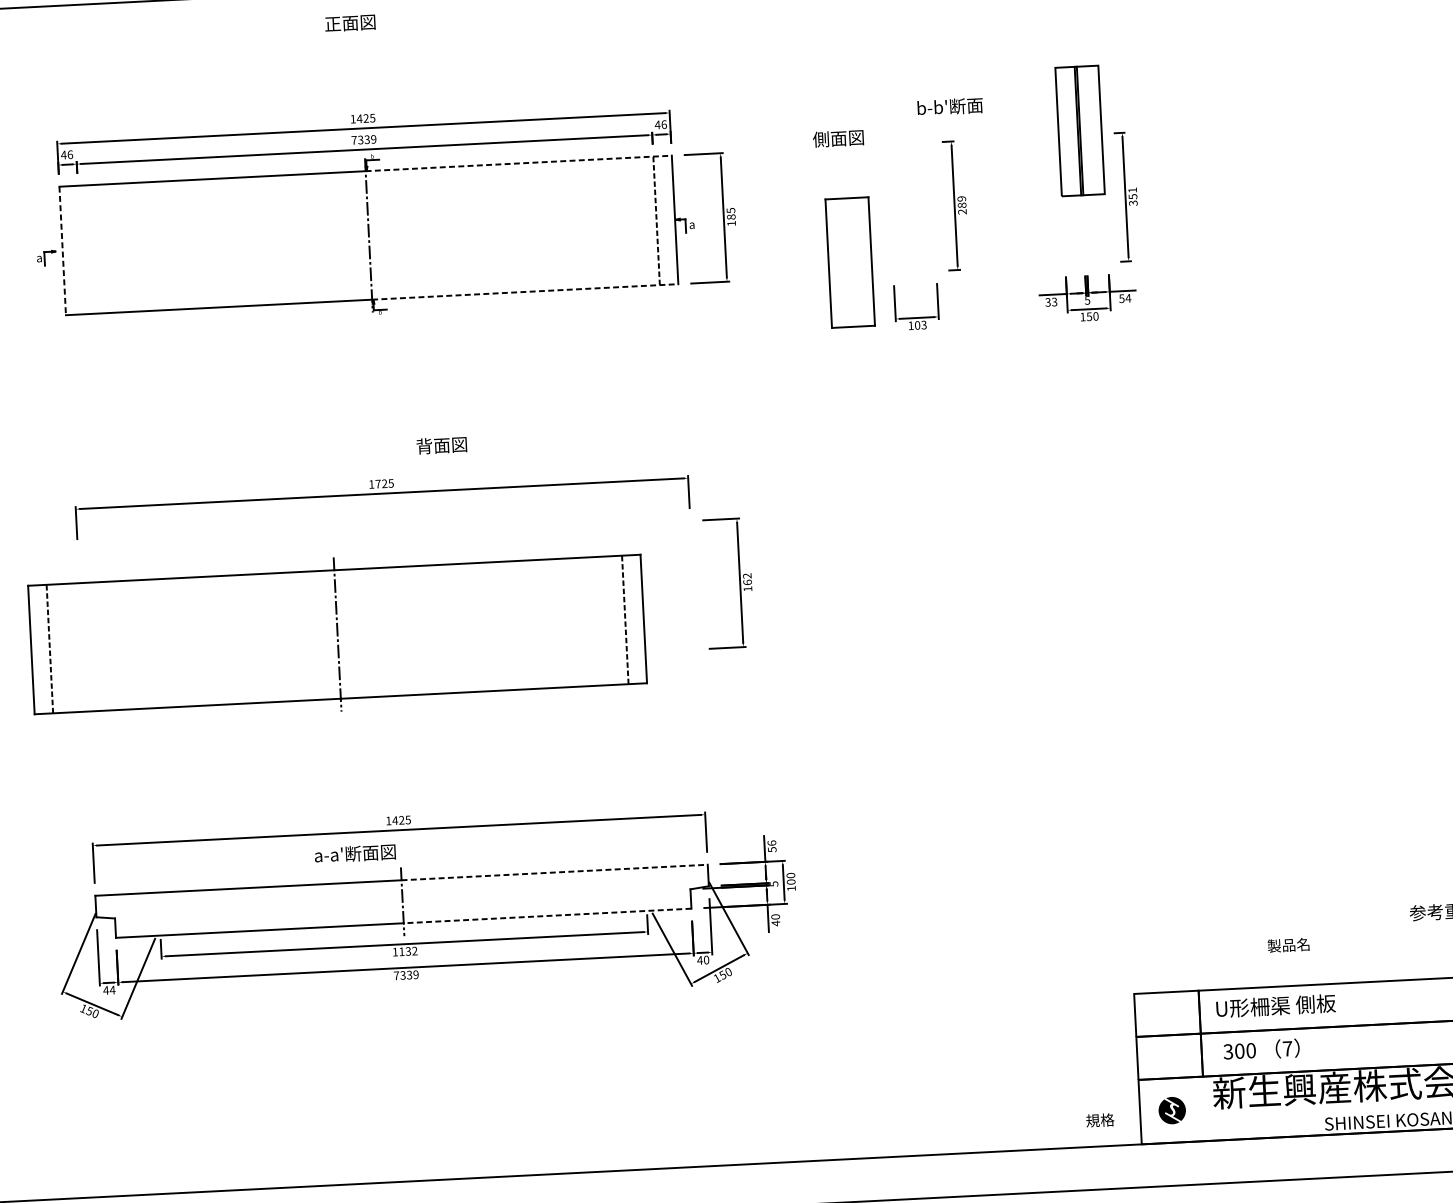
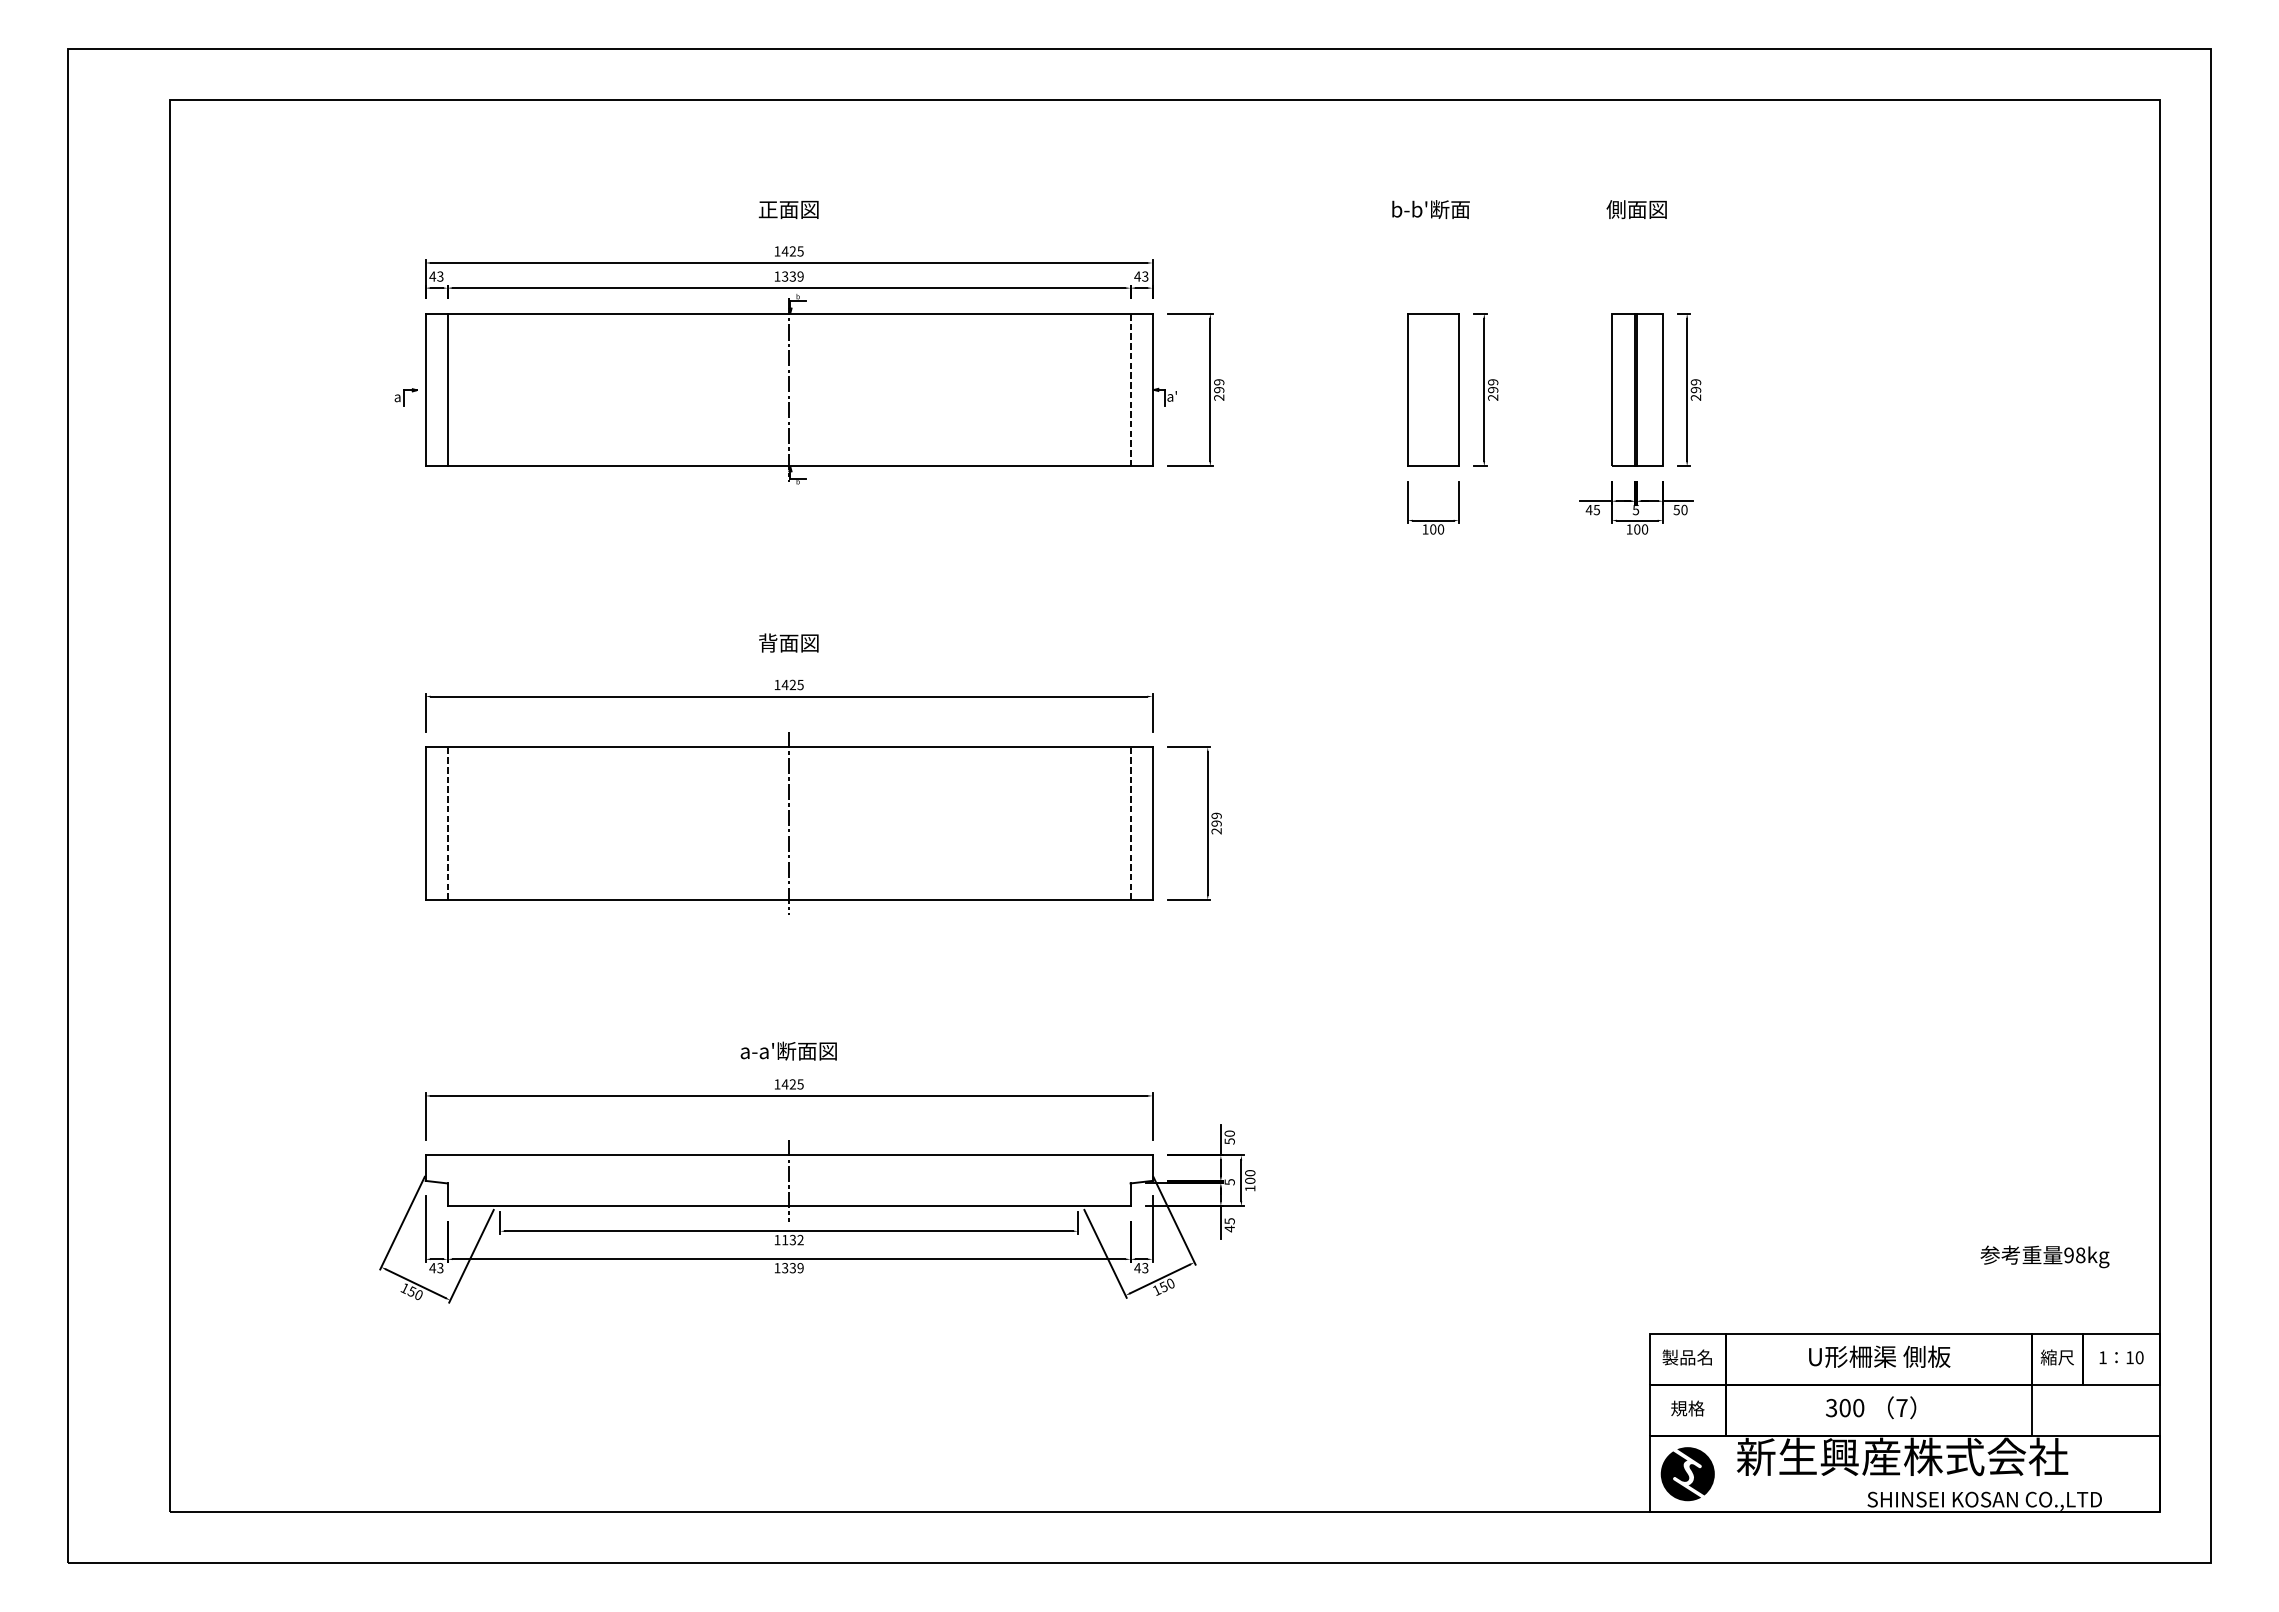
text: (350, 23) -> (788, 209), moved
text: (949, 106) -> (1430, 209), moved
text: (664, 124) -> (1145, 276), 46 -> 43
part: (1080, 130) -> (1637, 389), moved
text: (838, 138) -> (1636, 209), moved
text: (354, 140) -> (777, 276), 7339 -> 1339
text: (70, 154) -> (440, 276), 46 -> 43
line: (518, 163) -> (970, 313), dashed -> solid
text: (1132, 196) -> (1695, 389), 351 -> 299
text: (962, 204) -> (1493, 389), 289 -> 299
text: (731, 216) -> (1219, 389), 185 -> 299
text: (691, 224) -> (1171, 396), a -> a'
line: (81, 249) -> (447, 389), added
line: (62, 251) -> (425, 390), dashed -> solid
part: (850, 262) -> (1433, 389), moved
line: (525, 292) -> (970, 466), dashed -> solid
text: (1128, 297) -> (1684, 509), 54 -> 50
text: (1050, 301) -> (1592, 509), 33 -> 45
text: (1089, 316) -> (1637, 529), 150 -> 100
text: (923, 325) -> (1440, 529), 103 -> 100
text: (441, 445) -> (788, 642), moved
text: (377, 484) -> (784, 685), 1725 -> 1425
text: (747, 582) -> (1216, 823), 162 -> 299
part: (337, 634) -> (789, 823), moved
text: (771, 843) -> (1229, 1133), 56 -> 50
text: (354, 853) -> (788, 1050), moved
line: (554, 872) -> (970, 1155), dashed -> solid
line: (547, 916) -> (959, 1206), dashed -> solid
text: (775, 917) -> (1229, 1221), 40 -> 45
text: (1287, 945) -> (1686, 1357), moved
text: (706, 960) -> (1145, 1268), 40 -> 43
text: (396, 976) -> (777, 1268), 7339 -> 1339
text: (112, 990) -> (440, 1268), 44 -> 43
text: (1275, 1005) -> (1879, 1356), moved
text: (1261, 1049) -> (1871, 1407), moved
part: (1172, 1110) -> (1687, 1474), size x1.67
text: (1099, 1120) -> (1687, 1408), moved

